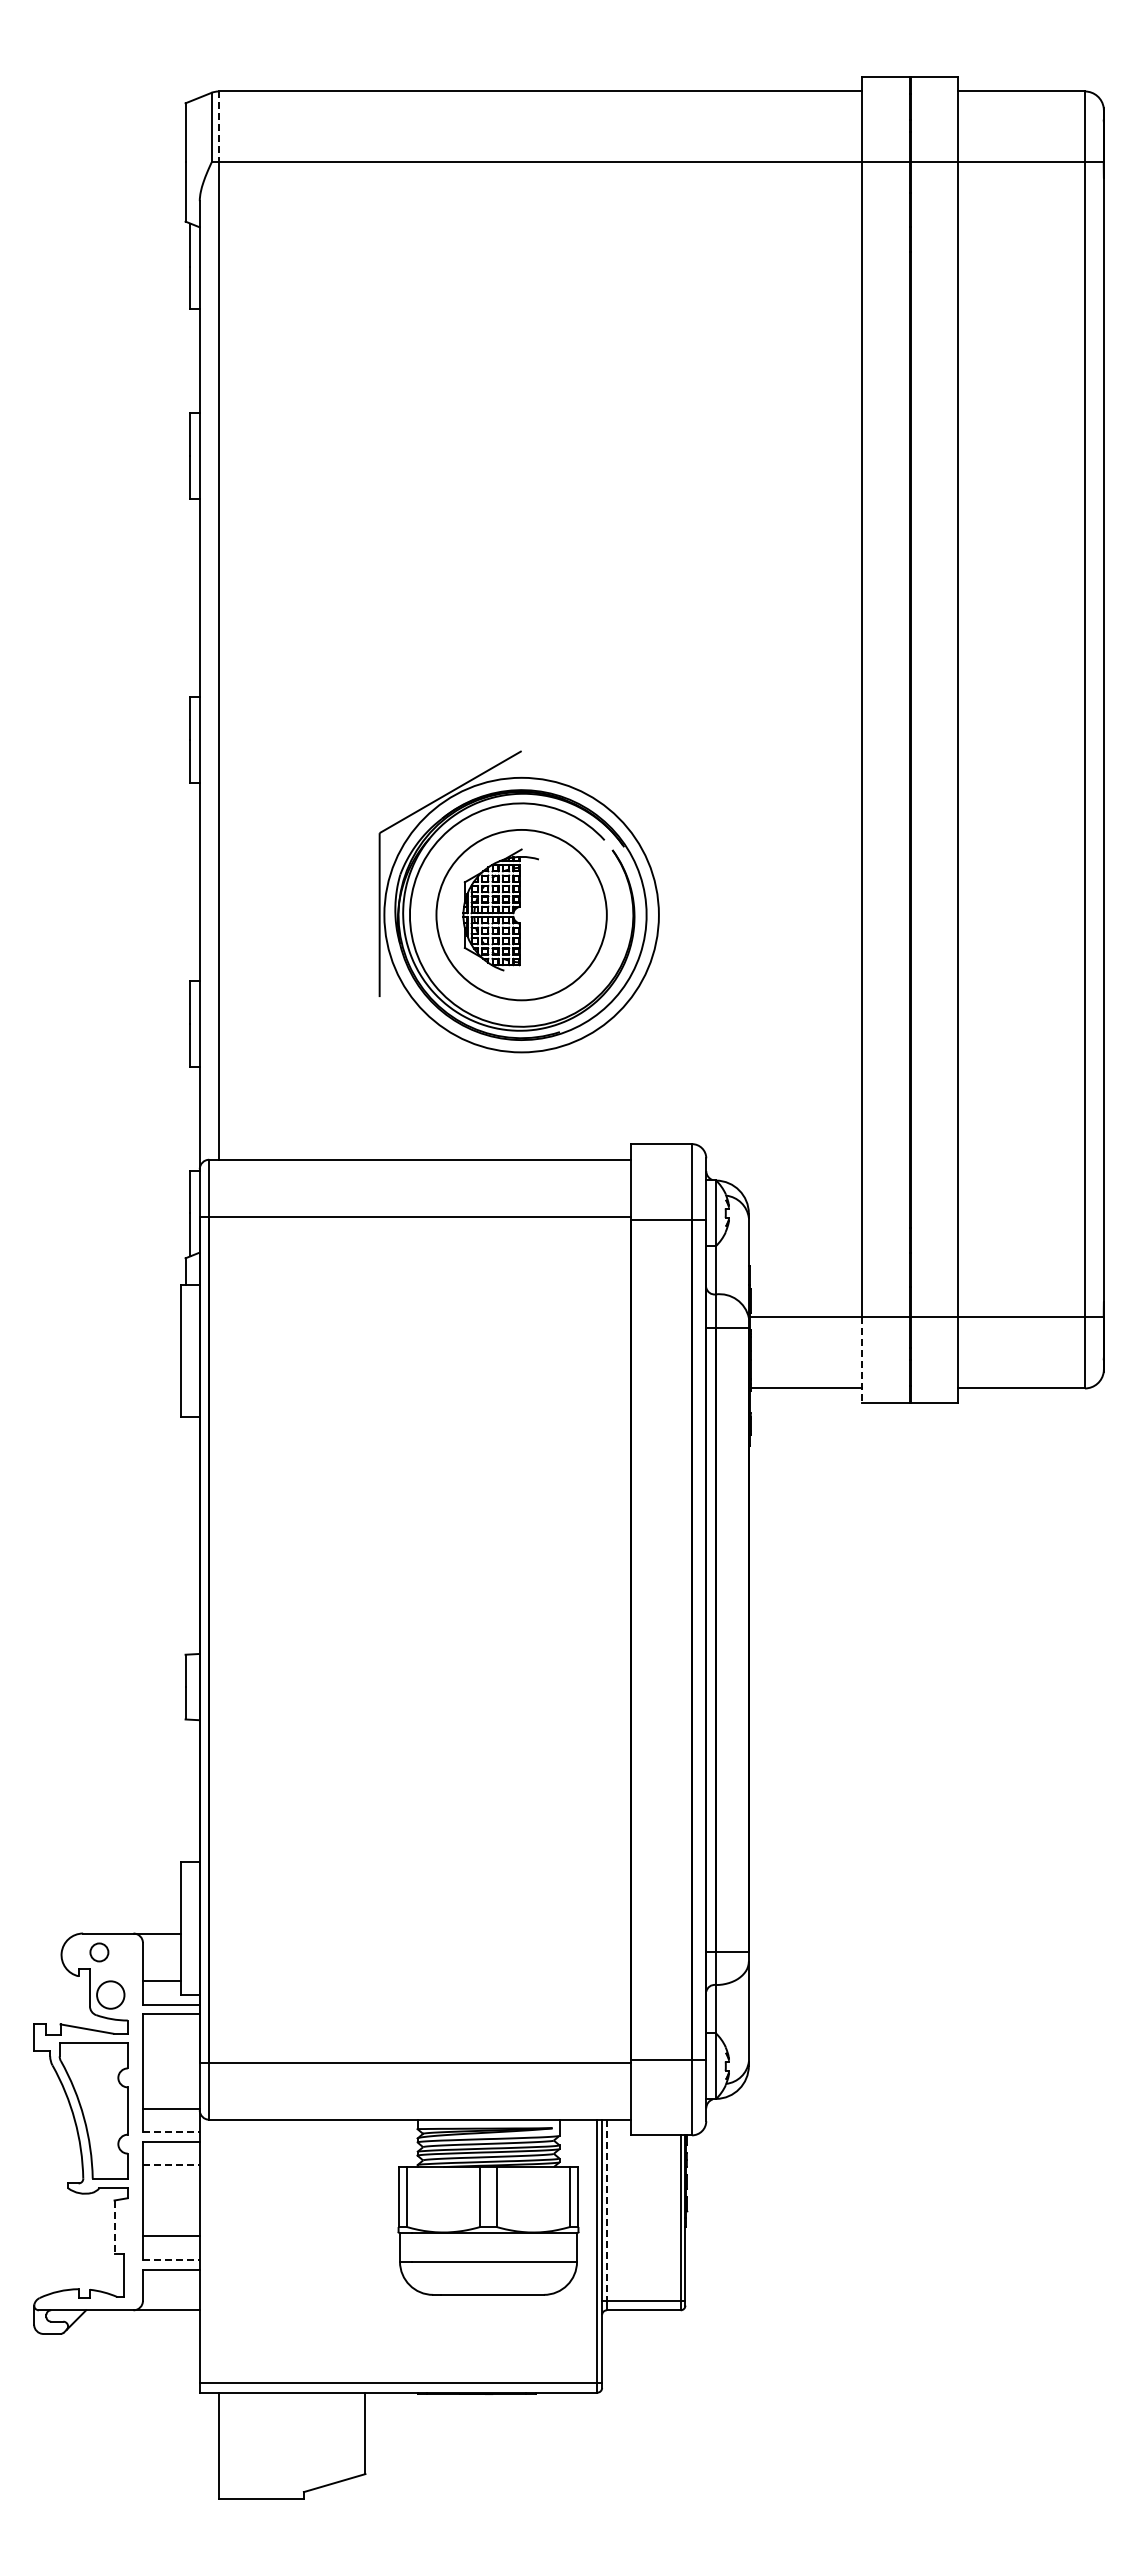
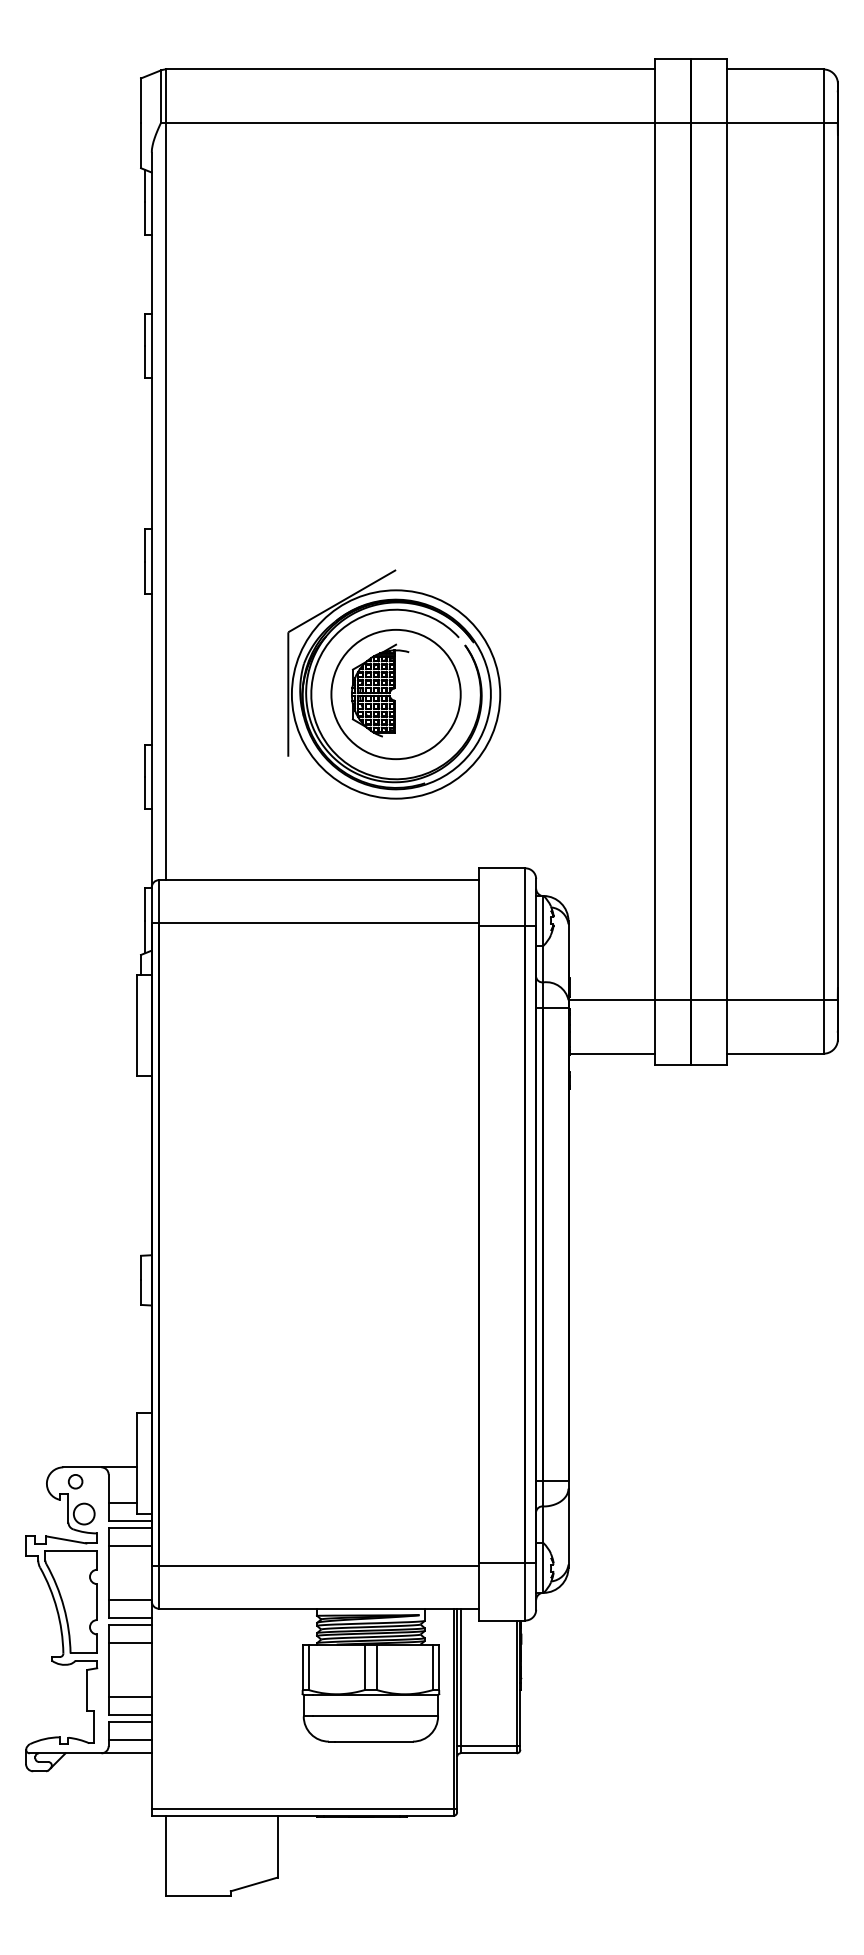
line: (218, 126) -> (166, 96), dashed -> solid
line: (862, 1360) -> (654, 1032), dashed -> solid
line: (170, 2037) -> (129, 1546), added
line: (171, 2132) -> (130, 1618), dashed -> solid
line: (171, 2165) -> (130, 1643), dashed -> solid
line: (606, 2210) -> (460, 1677), dashed -> solid
line: (114, 2227) -> (87, 1690), dashed -> solid
line: (171, 2260) -> (130, 1715), dashed -> solid
line: (170, 2293) -> (129, 1740), added

